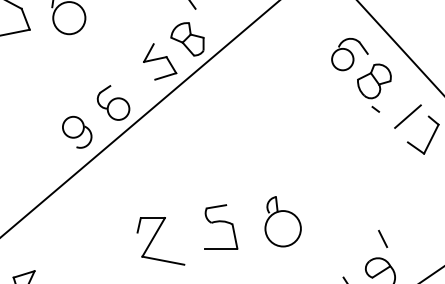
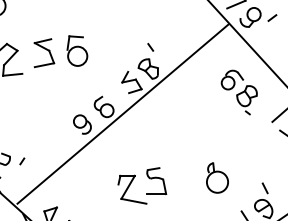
part: (360, 75) -> (238, 92), moved
part: (283, 220) -> (217, 177), moved
part: (221, 225) -> (156, 180), moved

